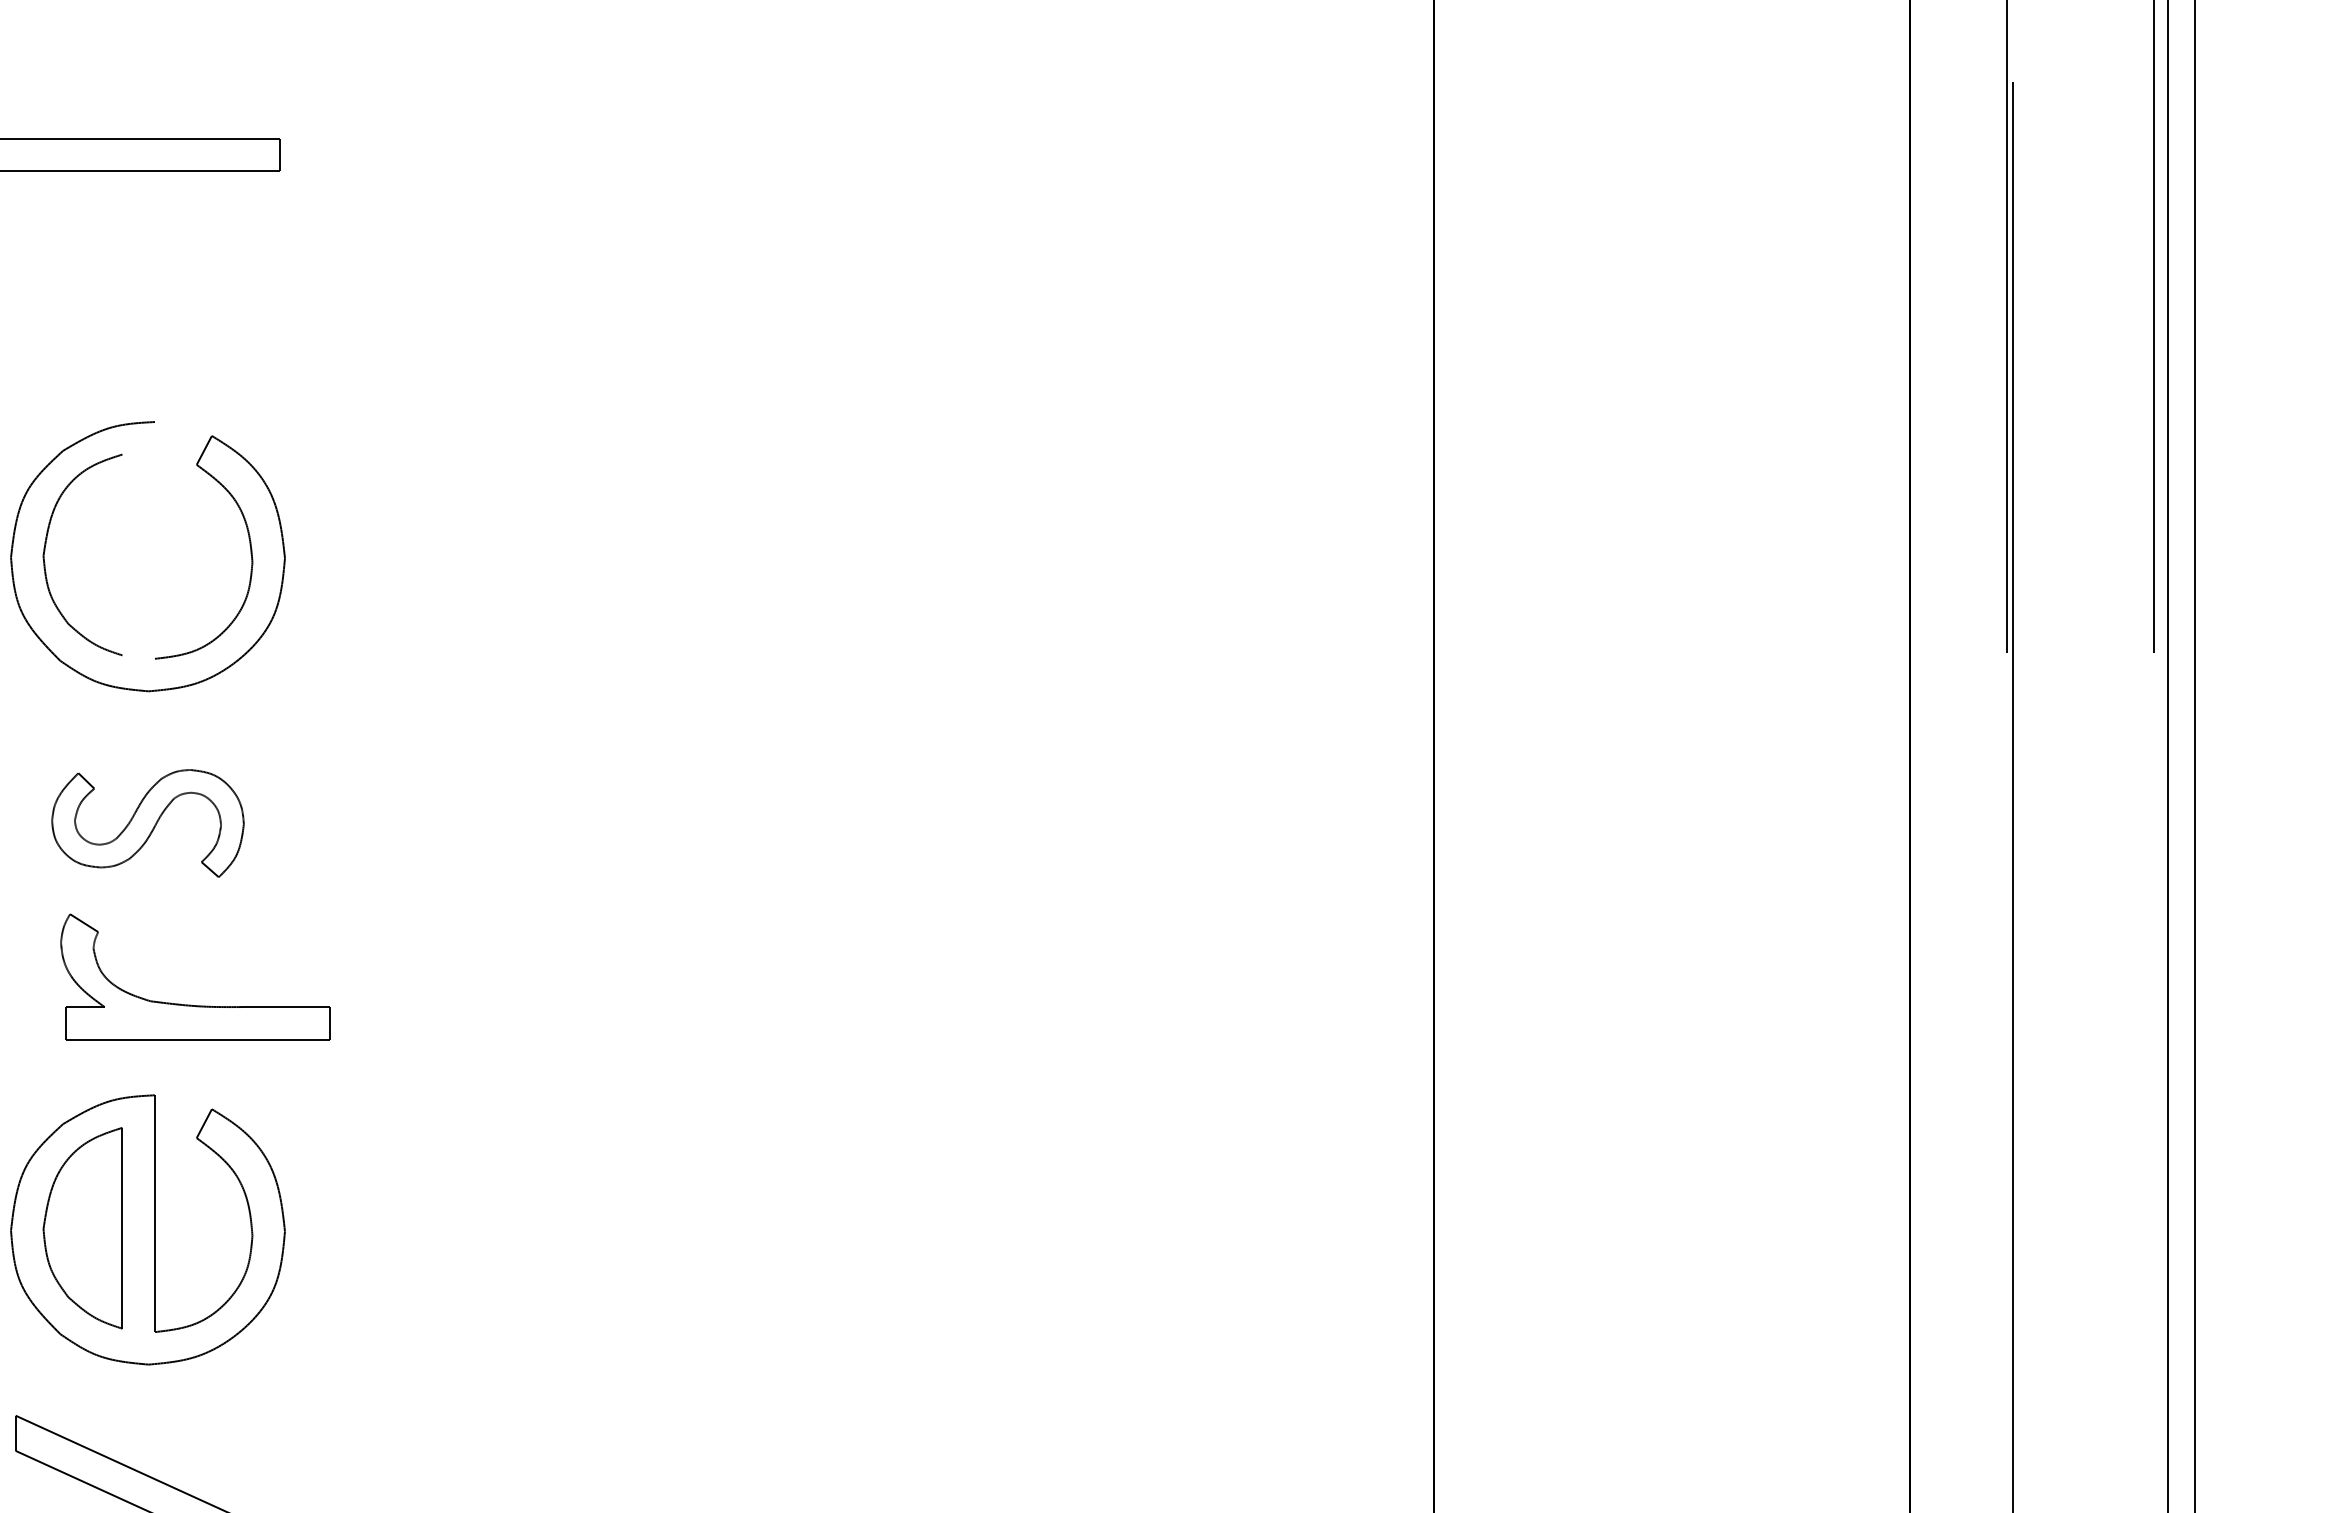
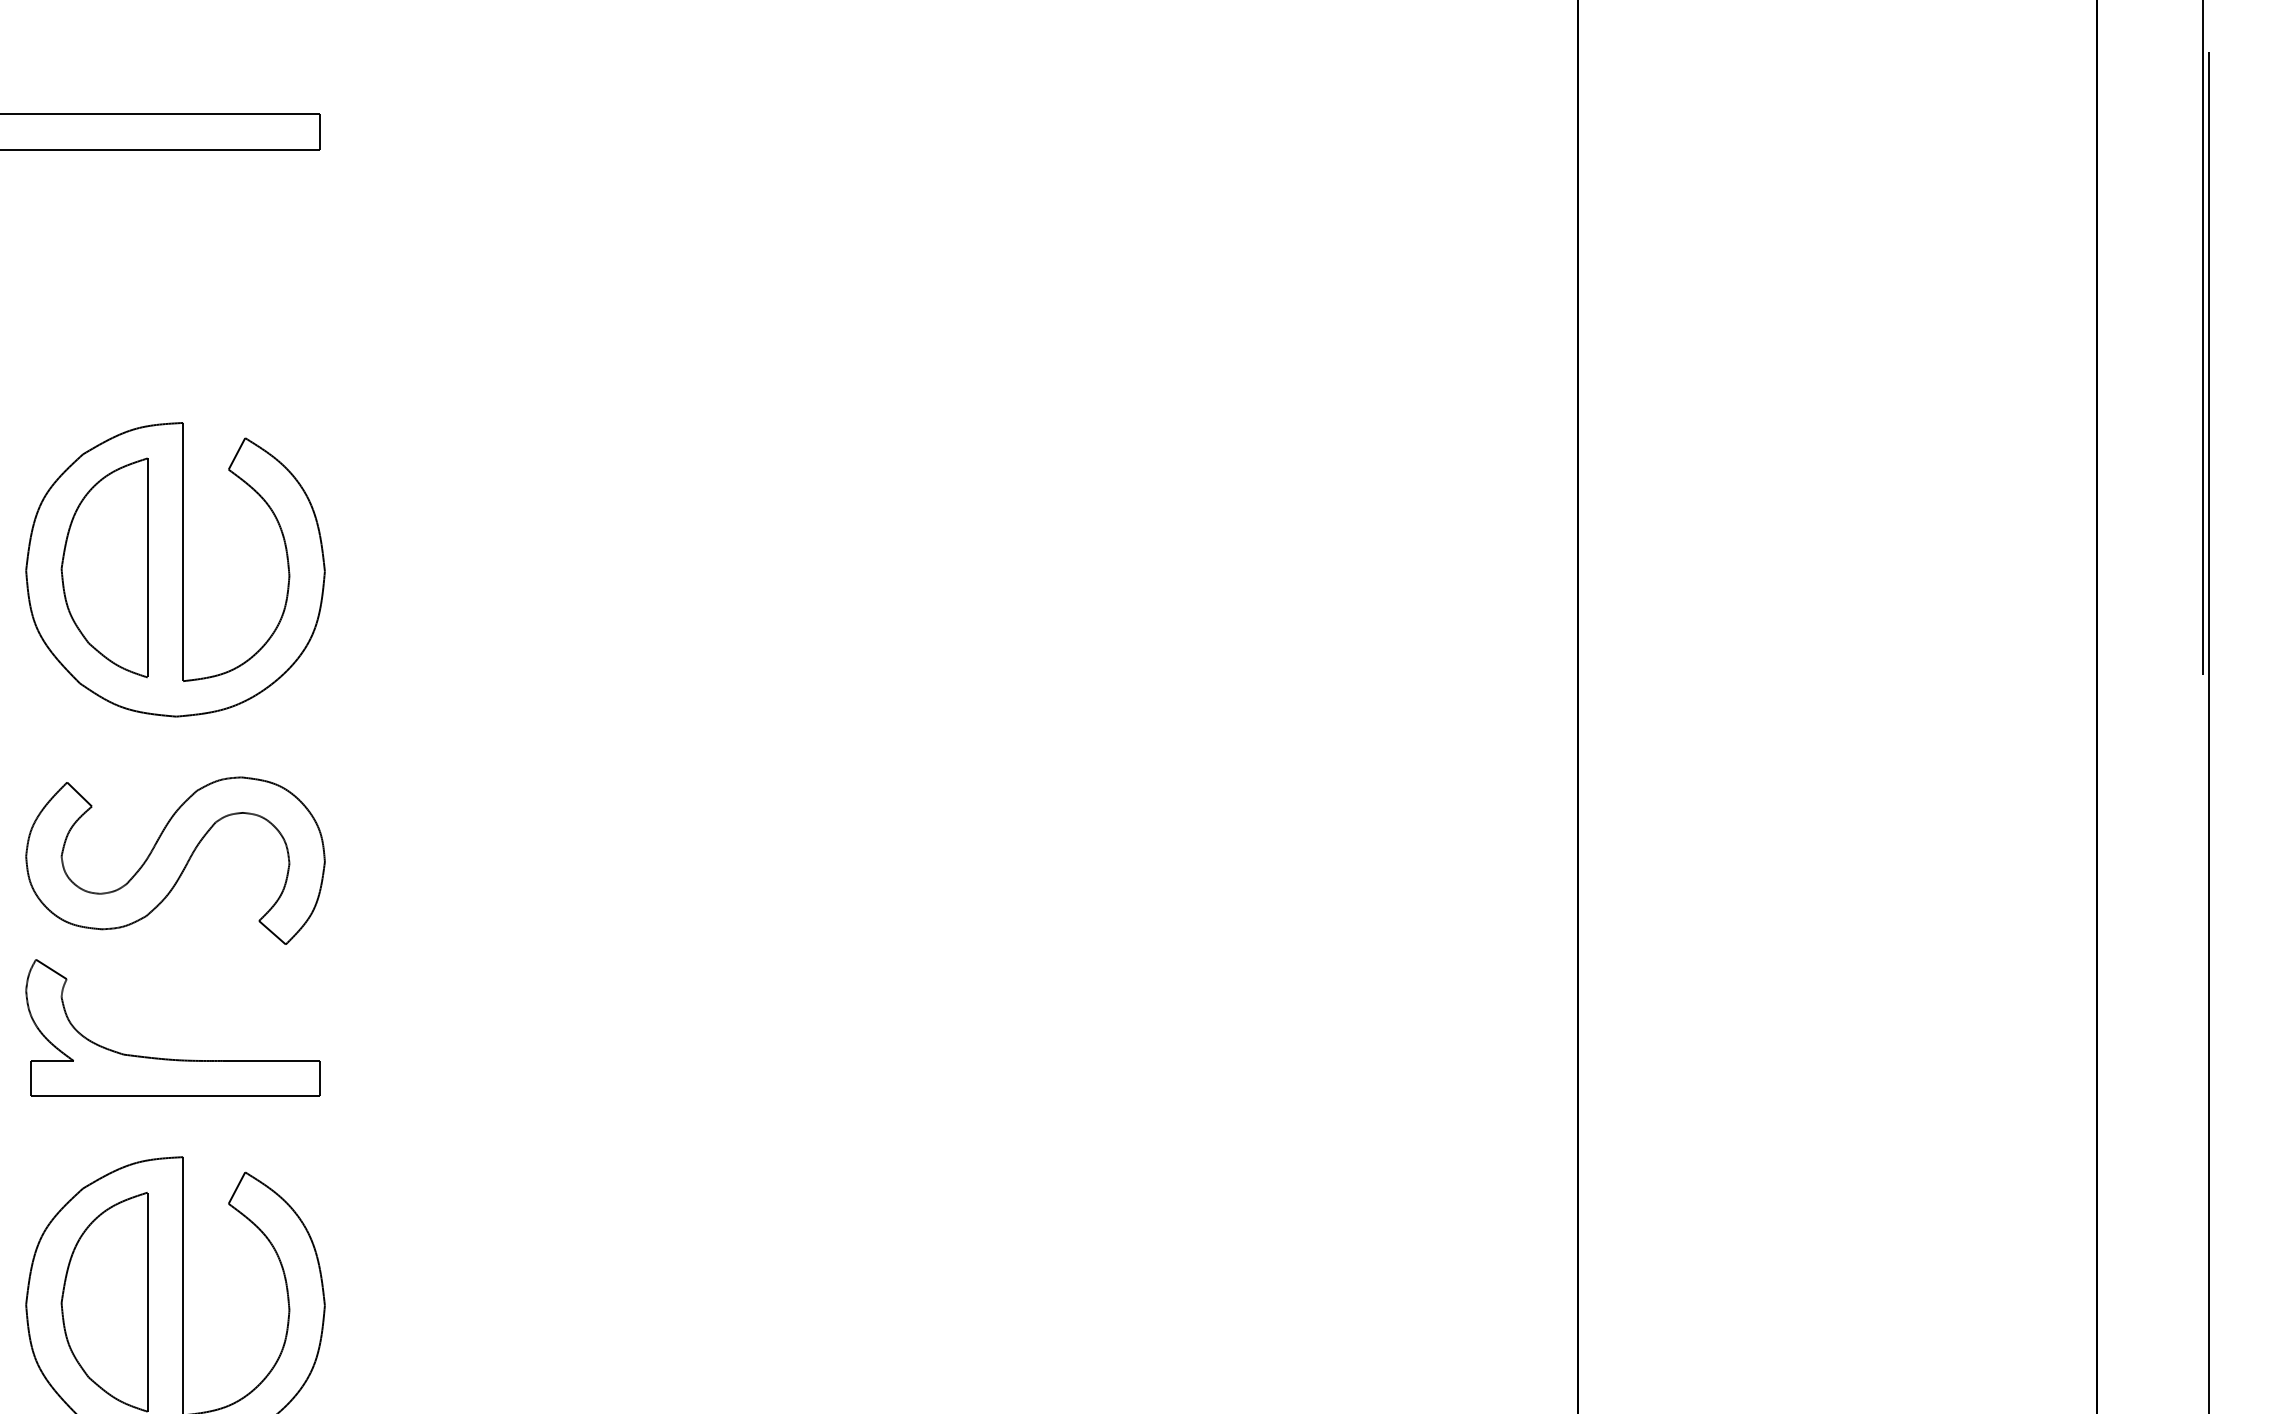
line: (154, 540) -> (182, 552), added
line: (122, 554) -> (147, 567), added
part: (147, 823) -> (174, 860), size x1.43
part: (191, 1004) -> (168, 1058), moved

